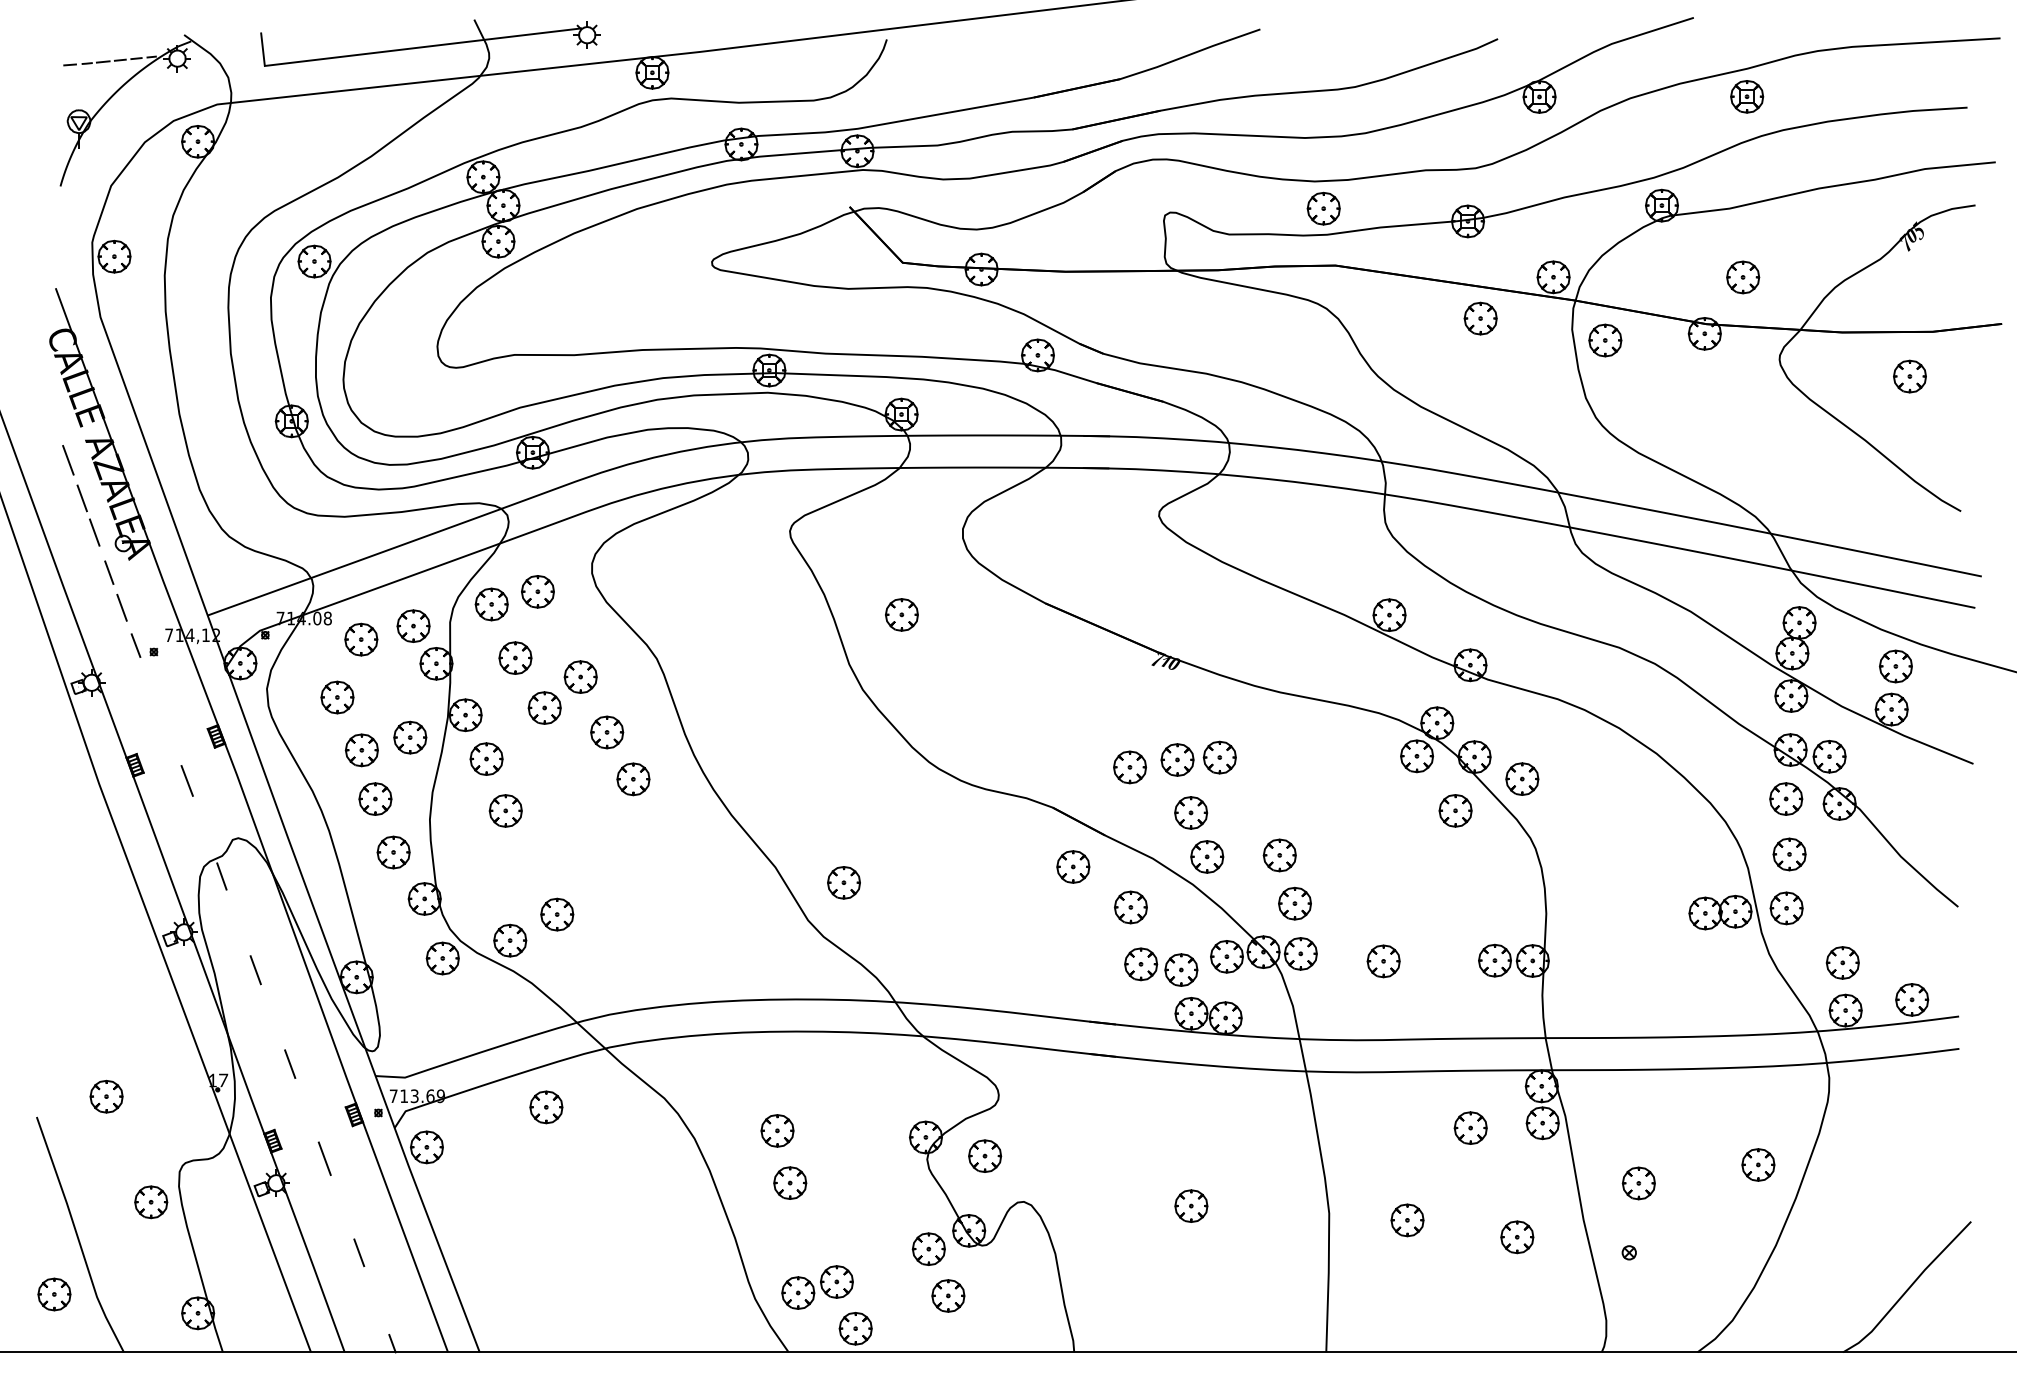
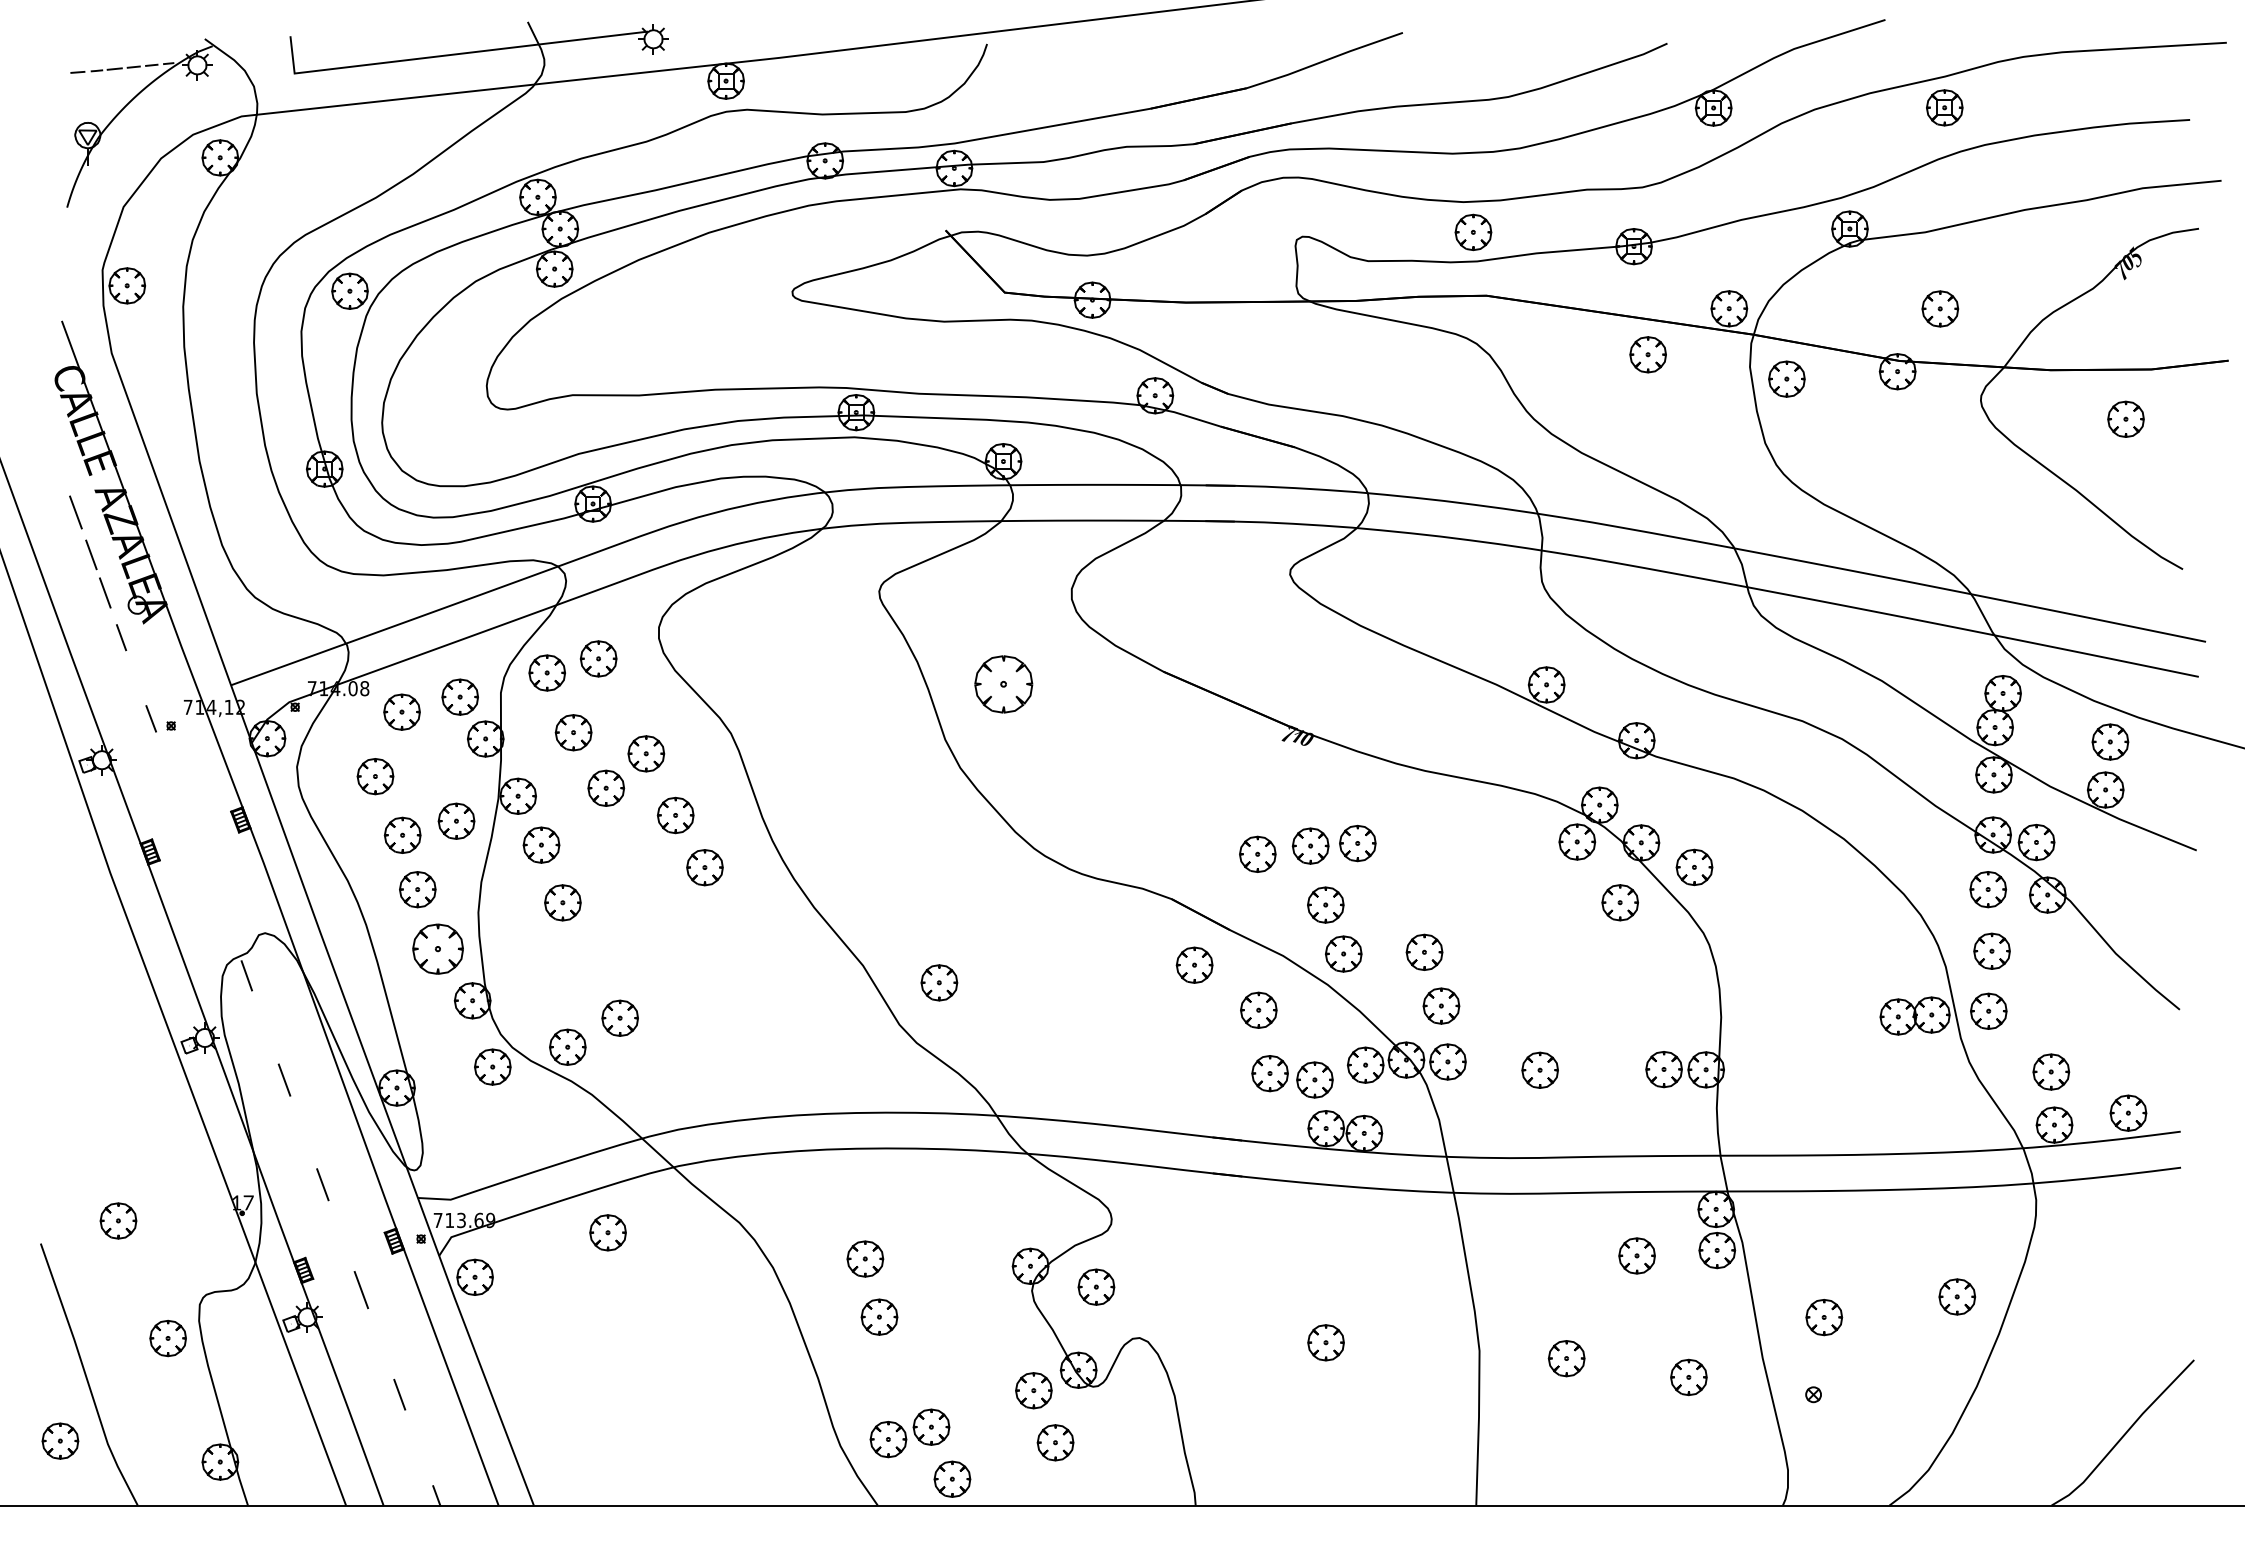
line: (121, 607) -> (135, 676), removed
part: (901, 614) -> (1003, 684), size x1.6
line: (186, 780) -> (207, 869), removed
part: (393, 851) -> (437, 948), size x1.4

